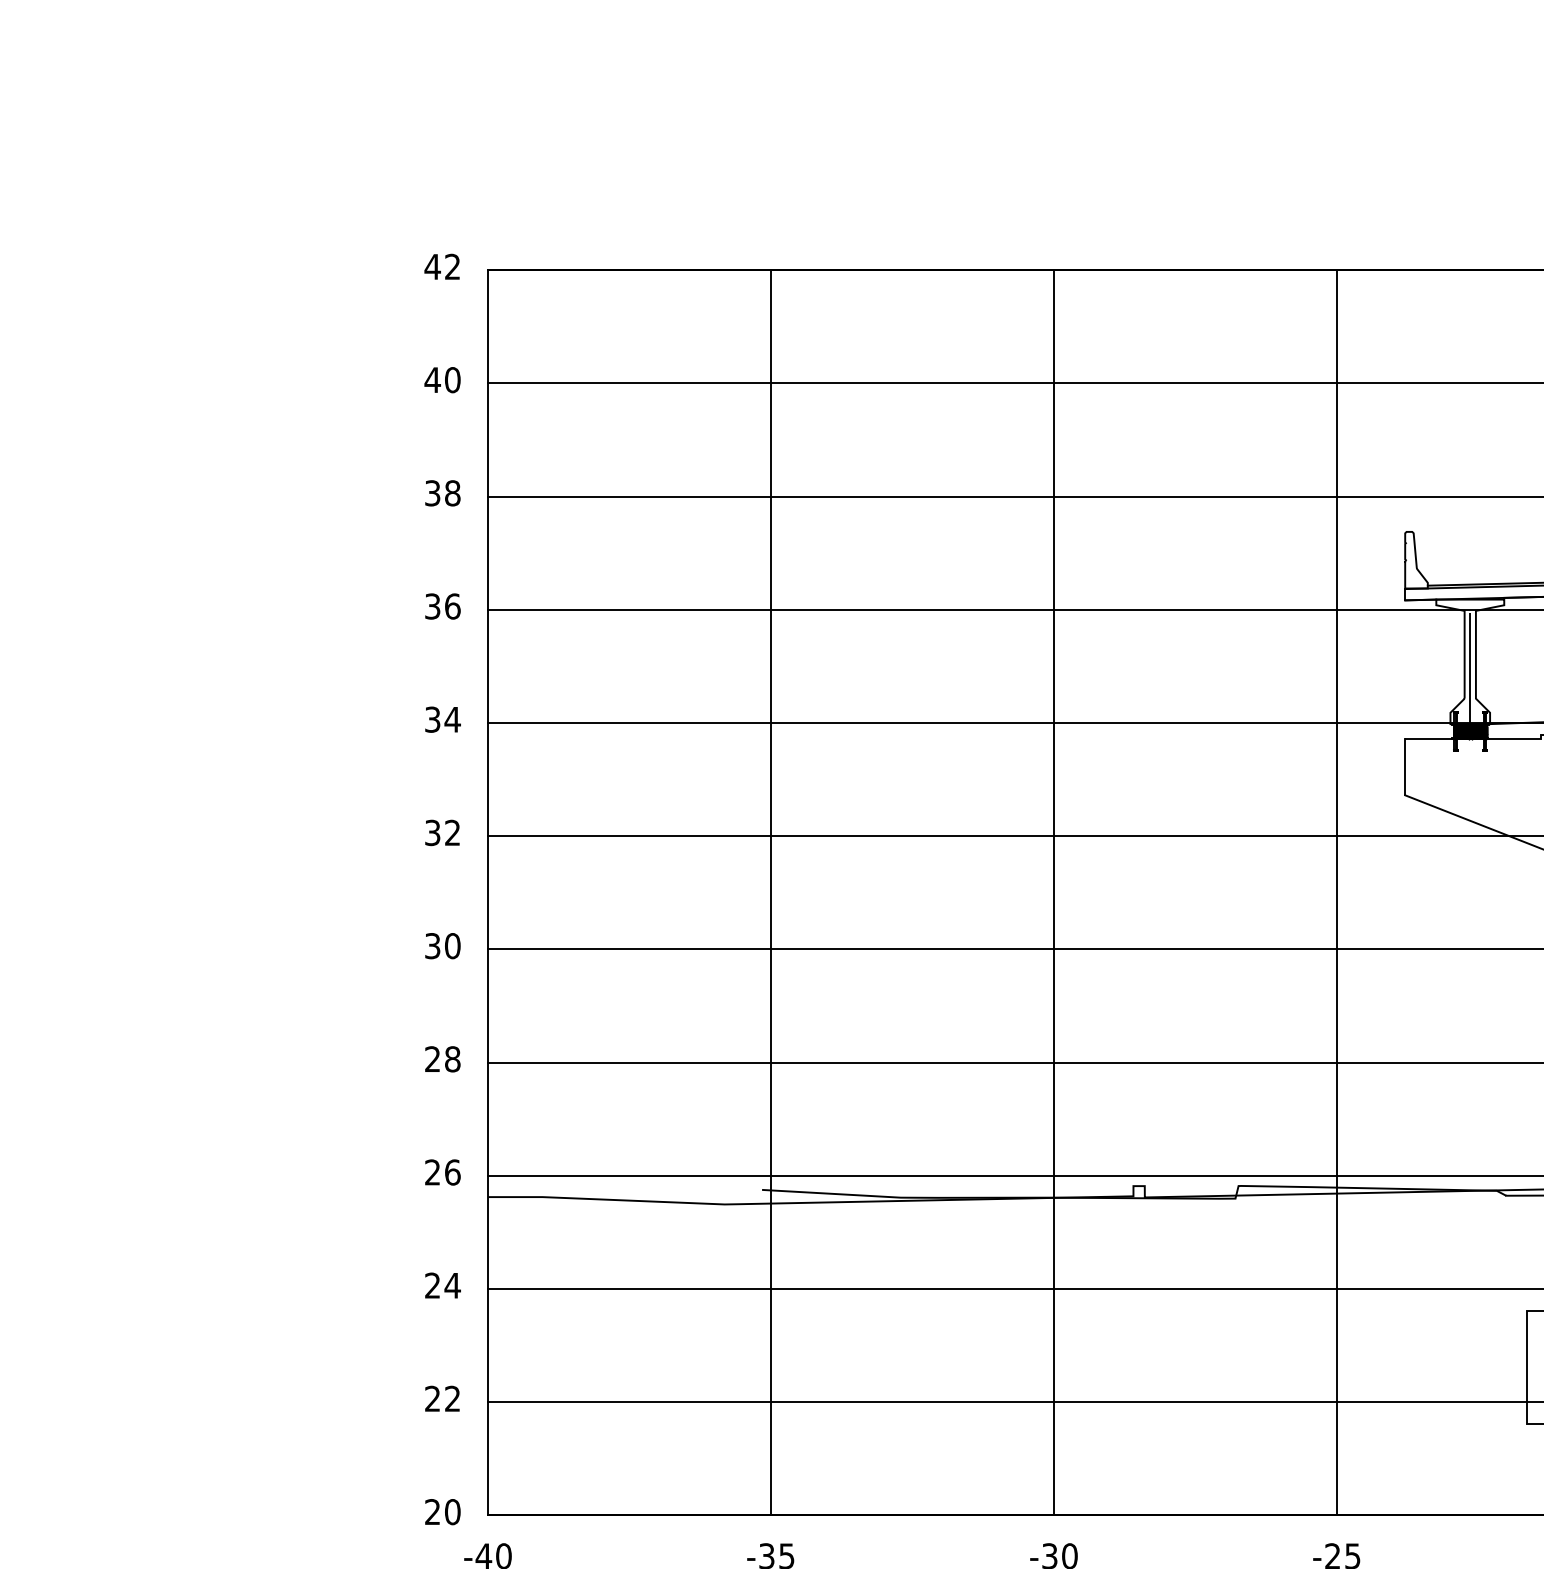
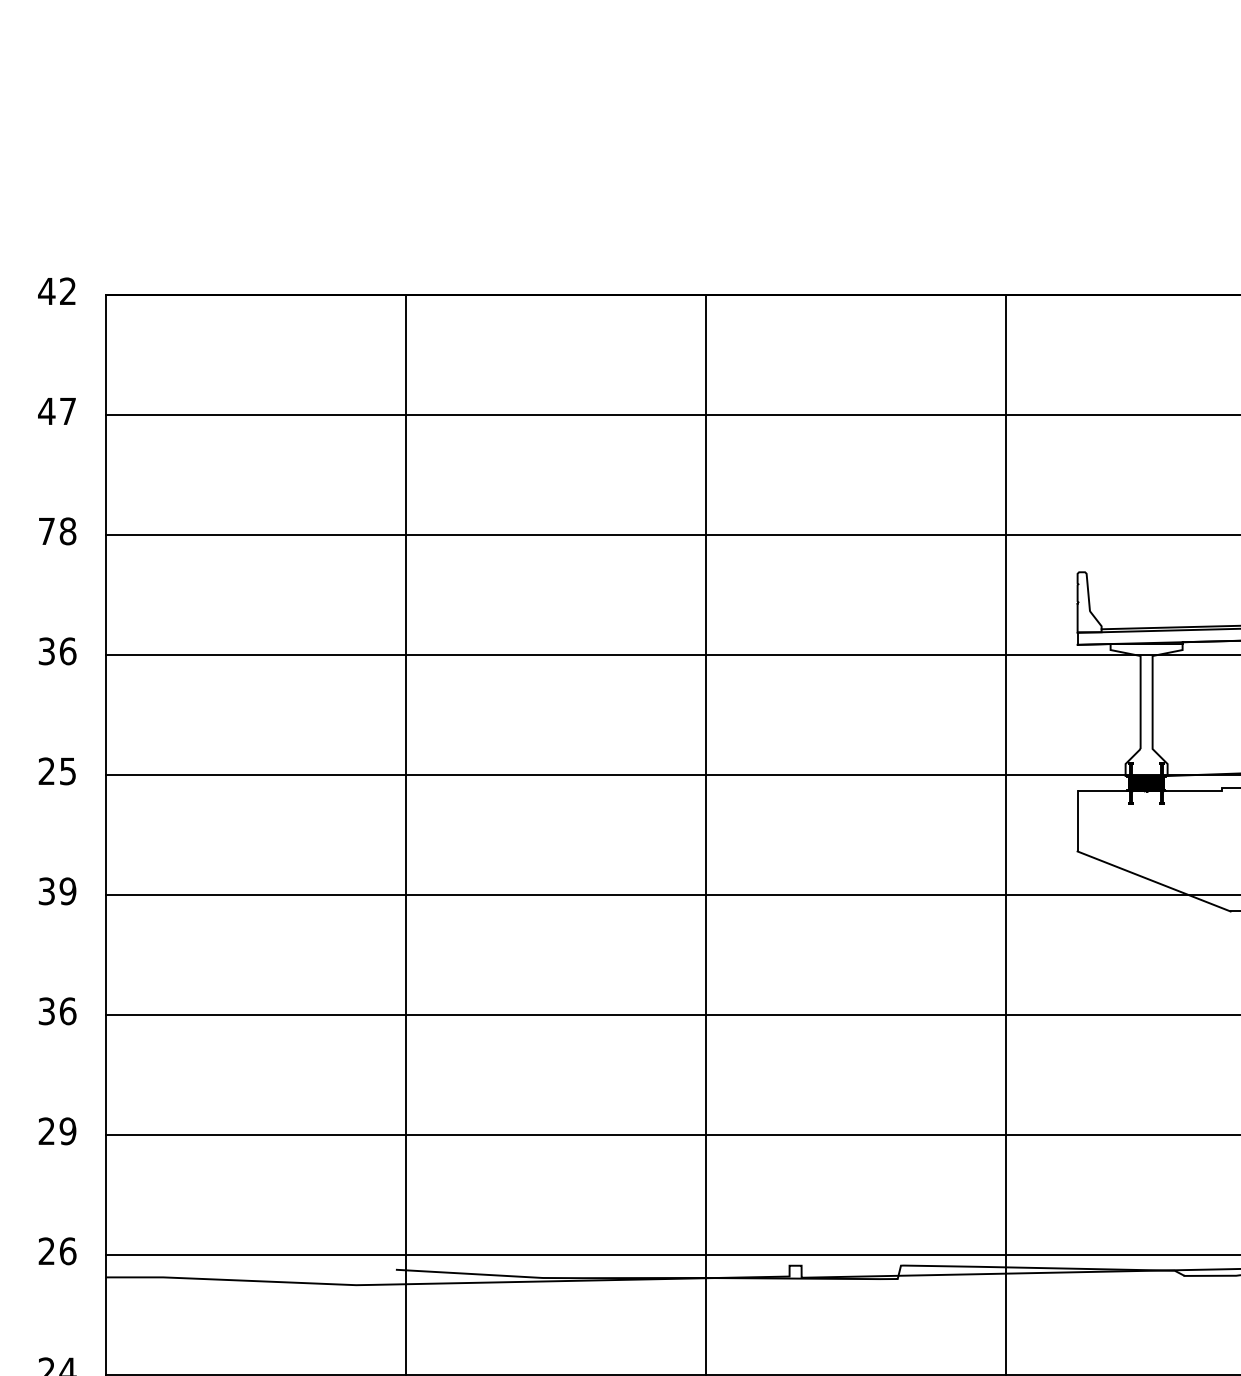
text: (452, 380) -> (67, 411), 40 -> 47
text: (432, 493) -> (46, 531), 38 -> 78
line: (1470, 674) -> (1146, 723), removed
text: (442, 719) -> (57, 771), 34 -> 25
text: (452, 832) -> (67, 890), 32 -> 39
text: (452, 946) -> (67, 1011), 30 -> 36
text: (452, 1059) -> (67, 1131), 28 -> 29

